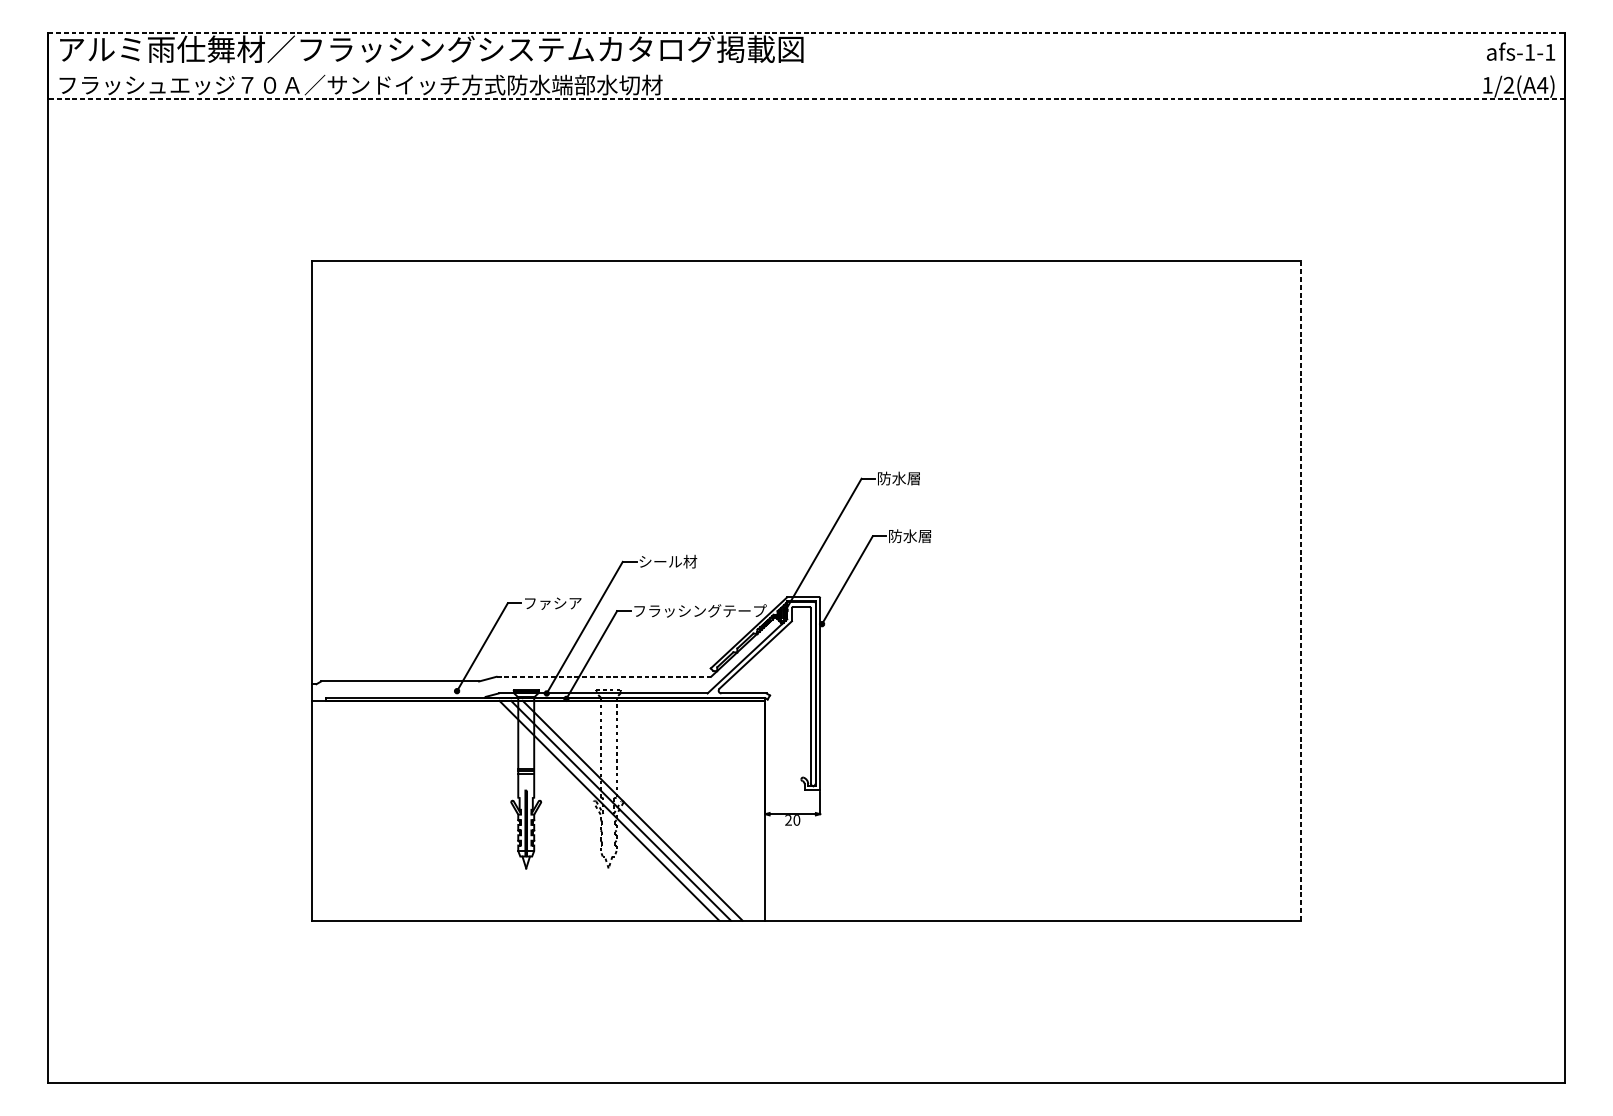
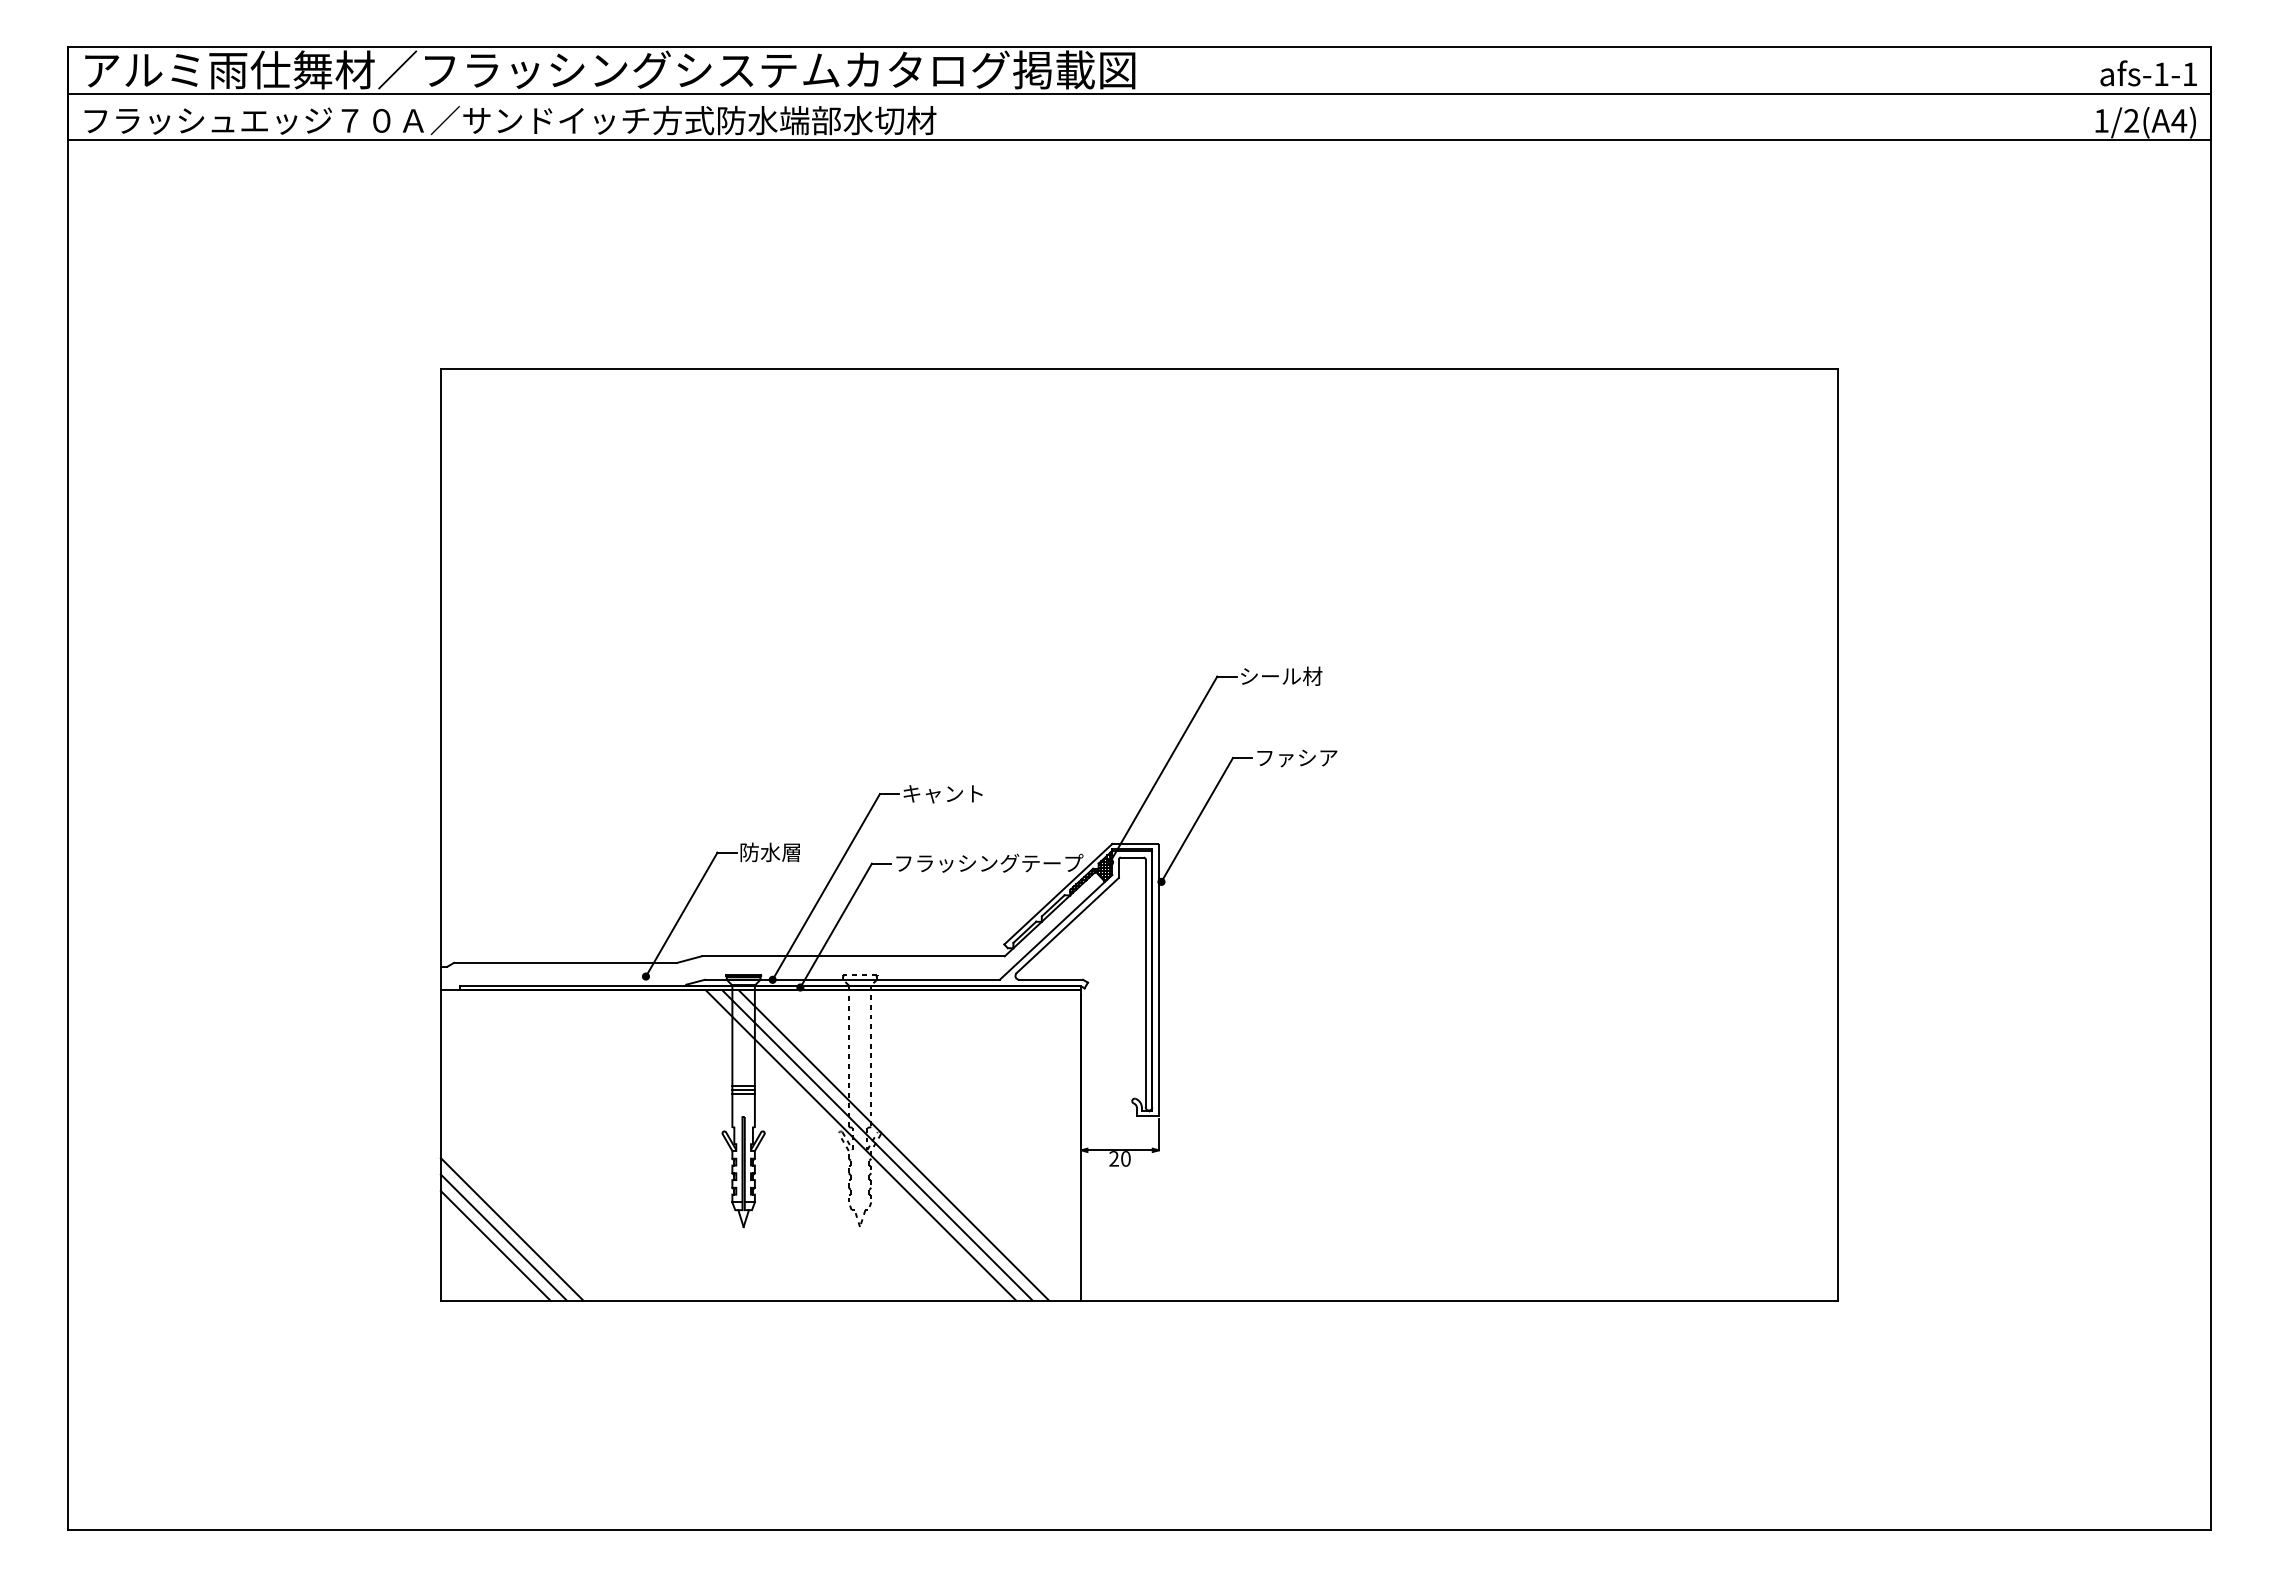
line: (806, 33) -> (1139, 47), dashed -> solid
line: (806, 65) -> (1139, 93), added
line: (806, 99) -> (1139, 140), dashed -> solid
text: (907, 477) -> (1281, 675), 防水層 -> シール材
text: (917, 536) -> (1296, 757), 防水層 -> ファシア
text: (668, 561) -> (944, 793), シール材 -> キャント
line: (1301, 591) -> (1838, 835), dashed -> solid
text: (552, 603) -> (780, 852), ファシア -> 防水層
line: (604, 676) -> (853, 956), dashed -> solid
line: (361, 870) -> (511, 1229), added
line: (356, 875) -> (503, 1237), added
line: (350, 881) -> (495, 1245), added

